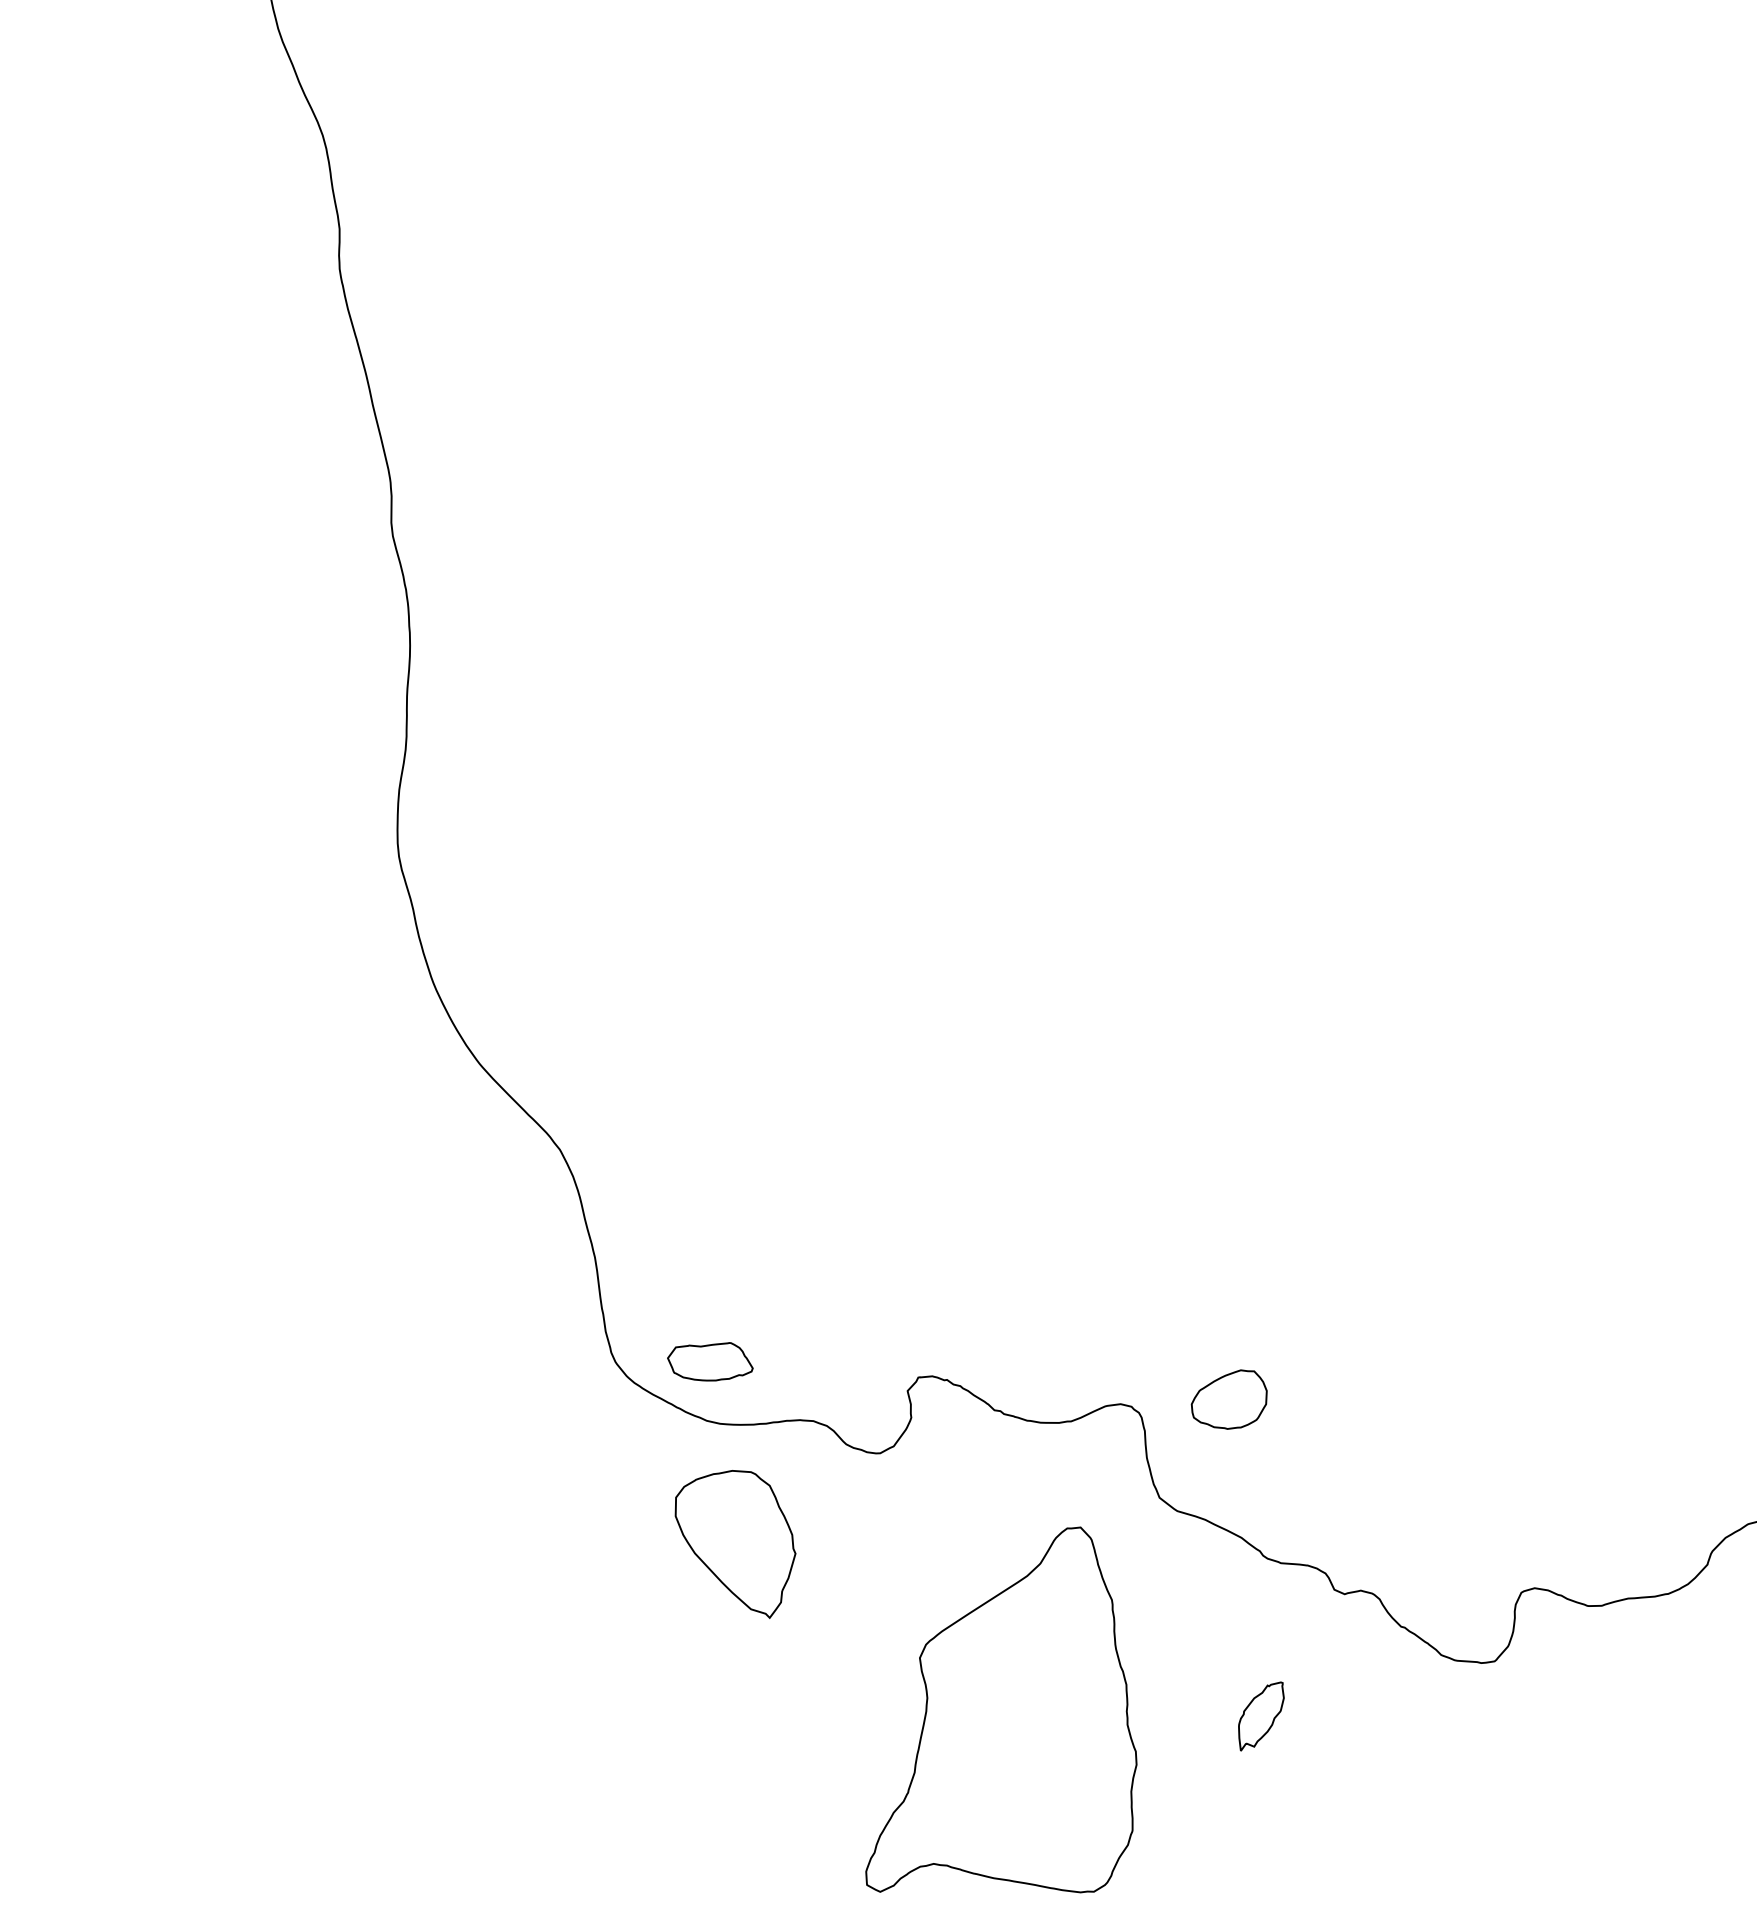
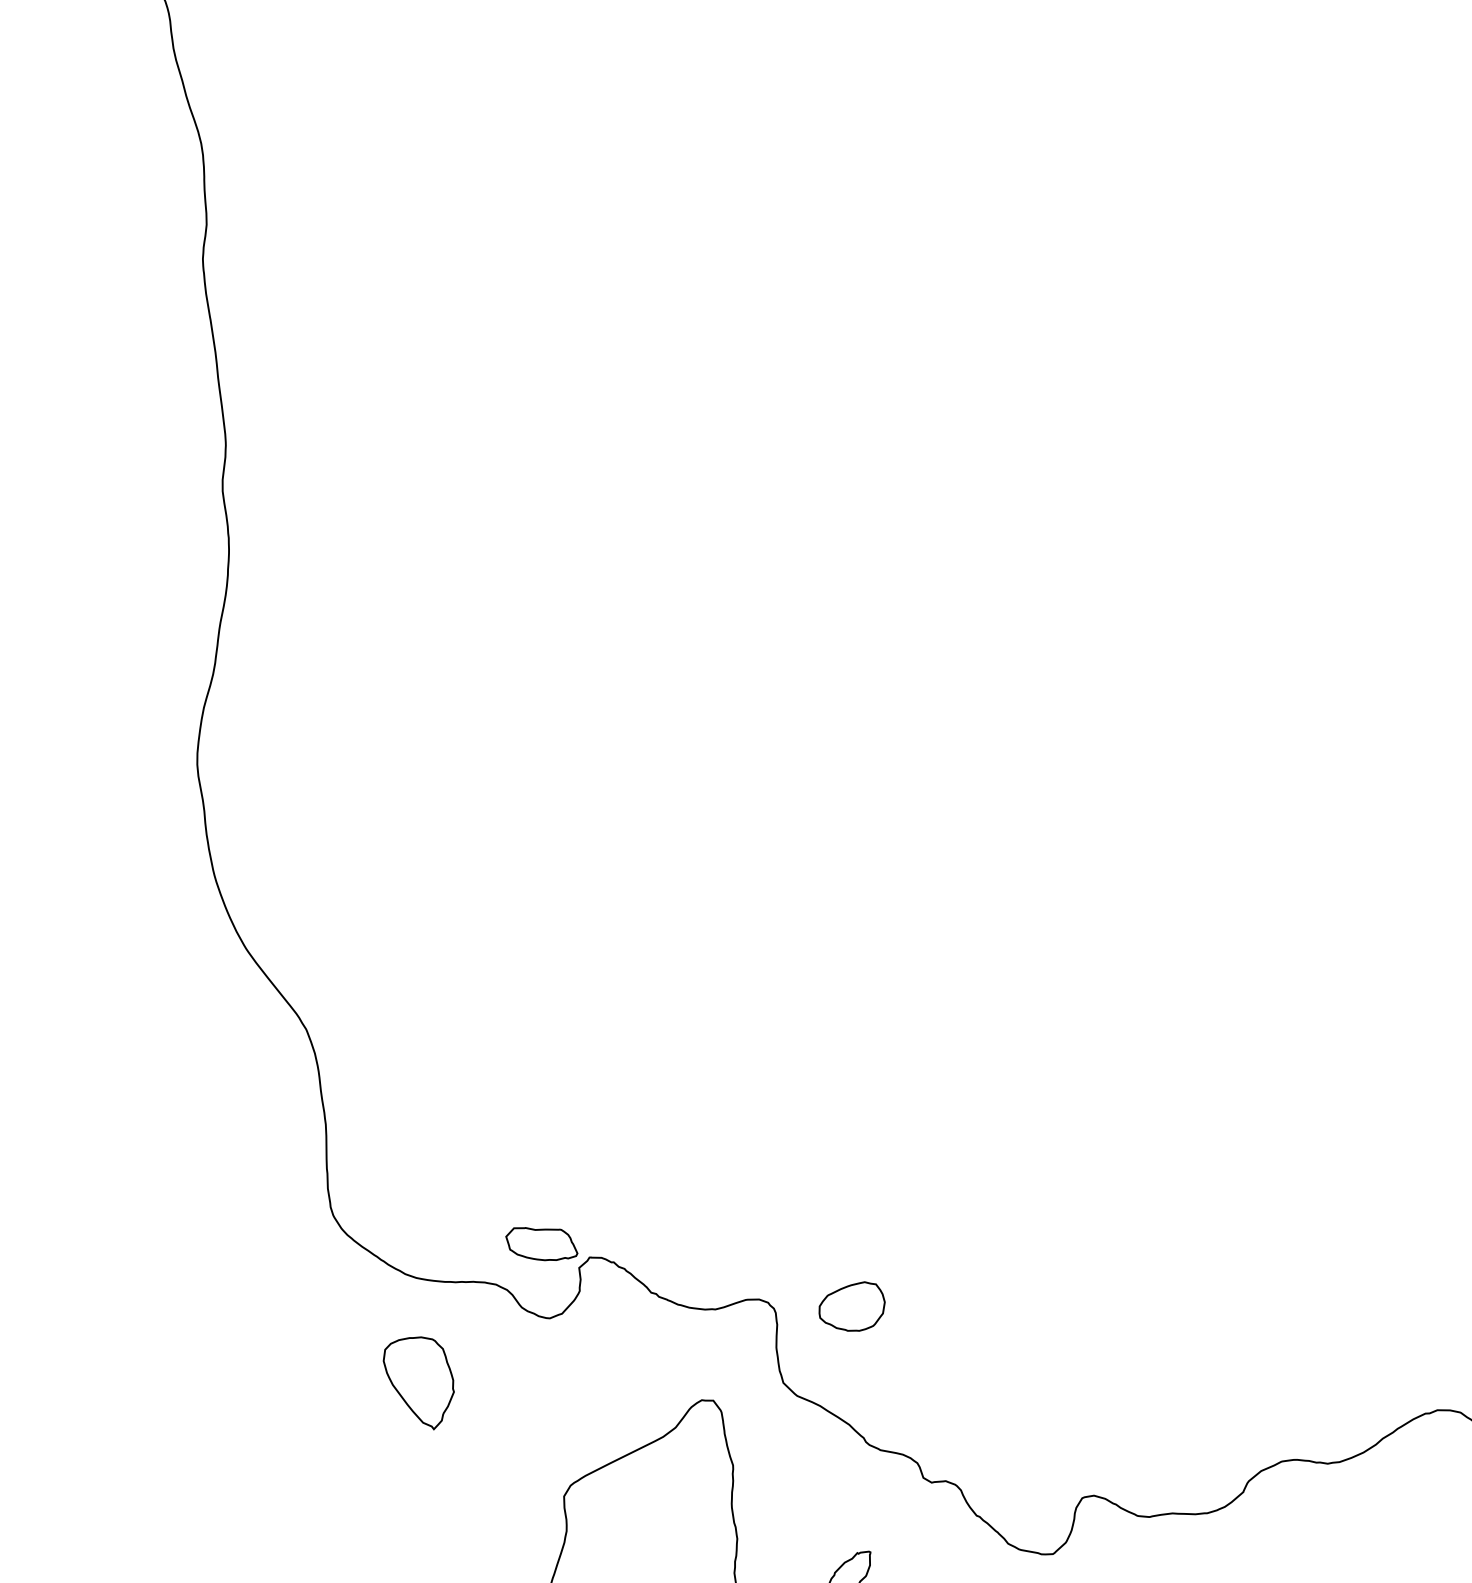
part: (710, 1361) -> (542, 1243), moved
part: (735, 1544) -> (418, 1382), size x0.71

